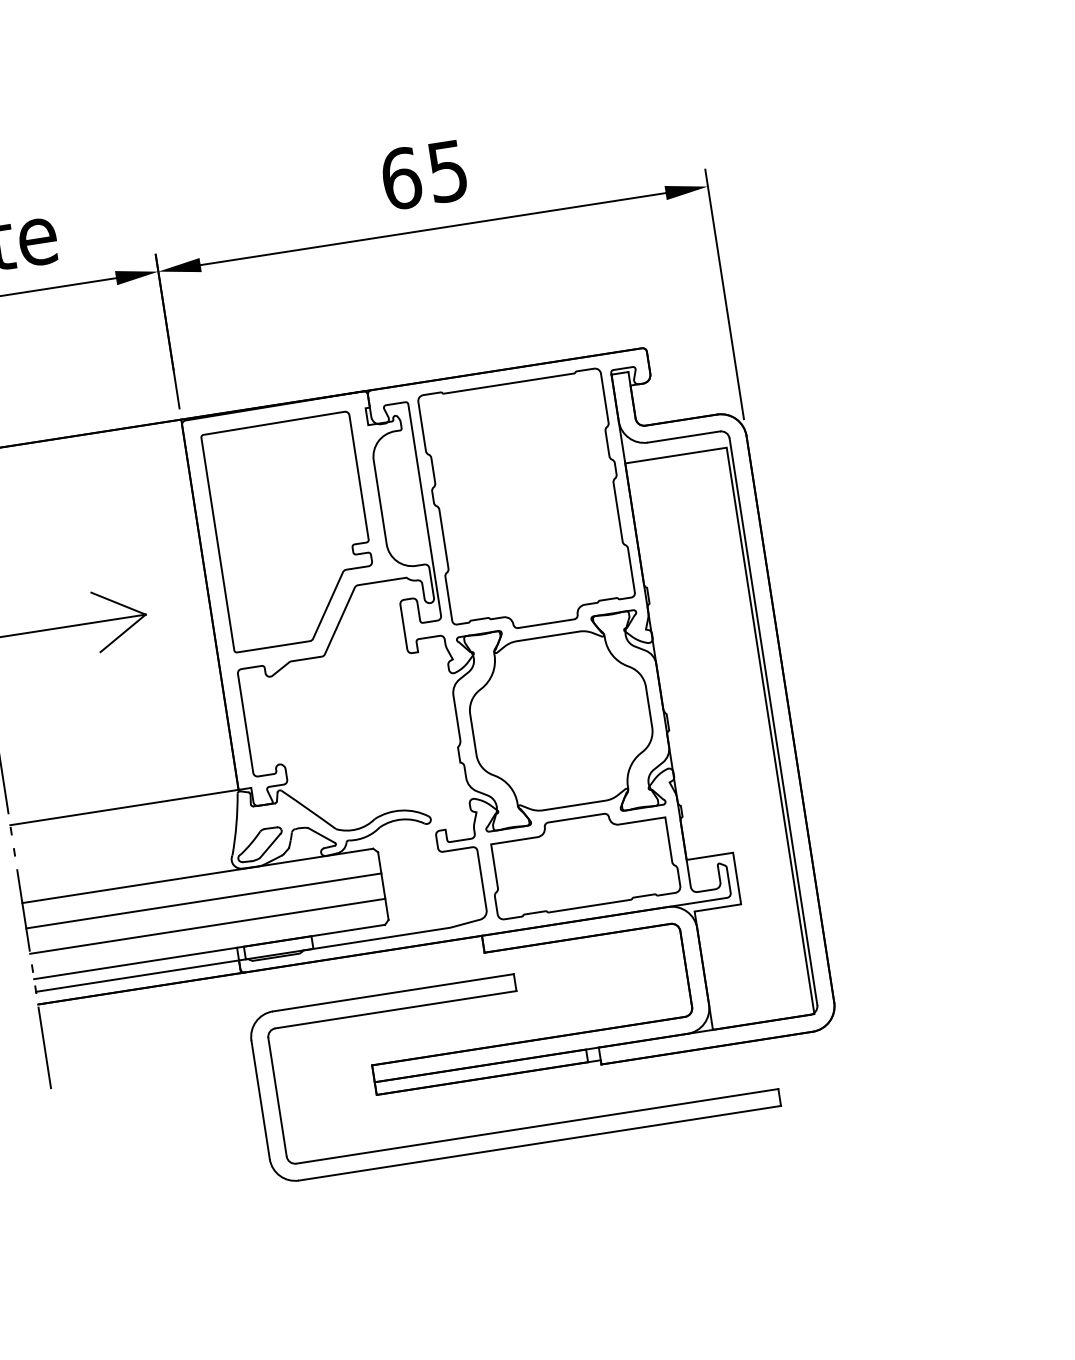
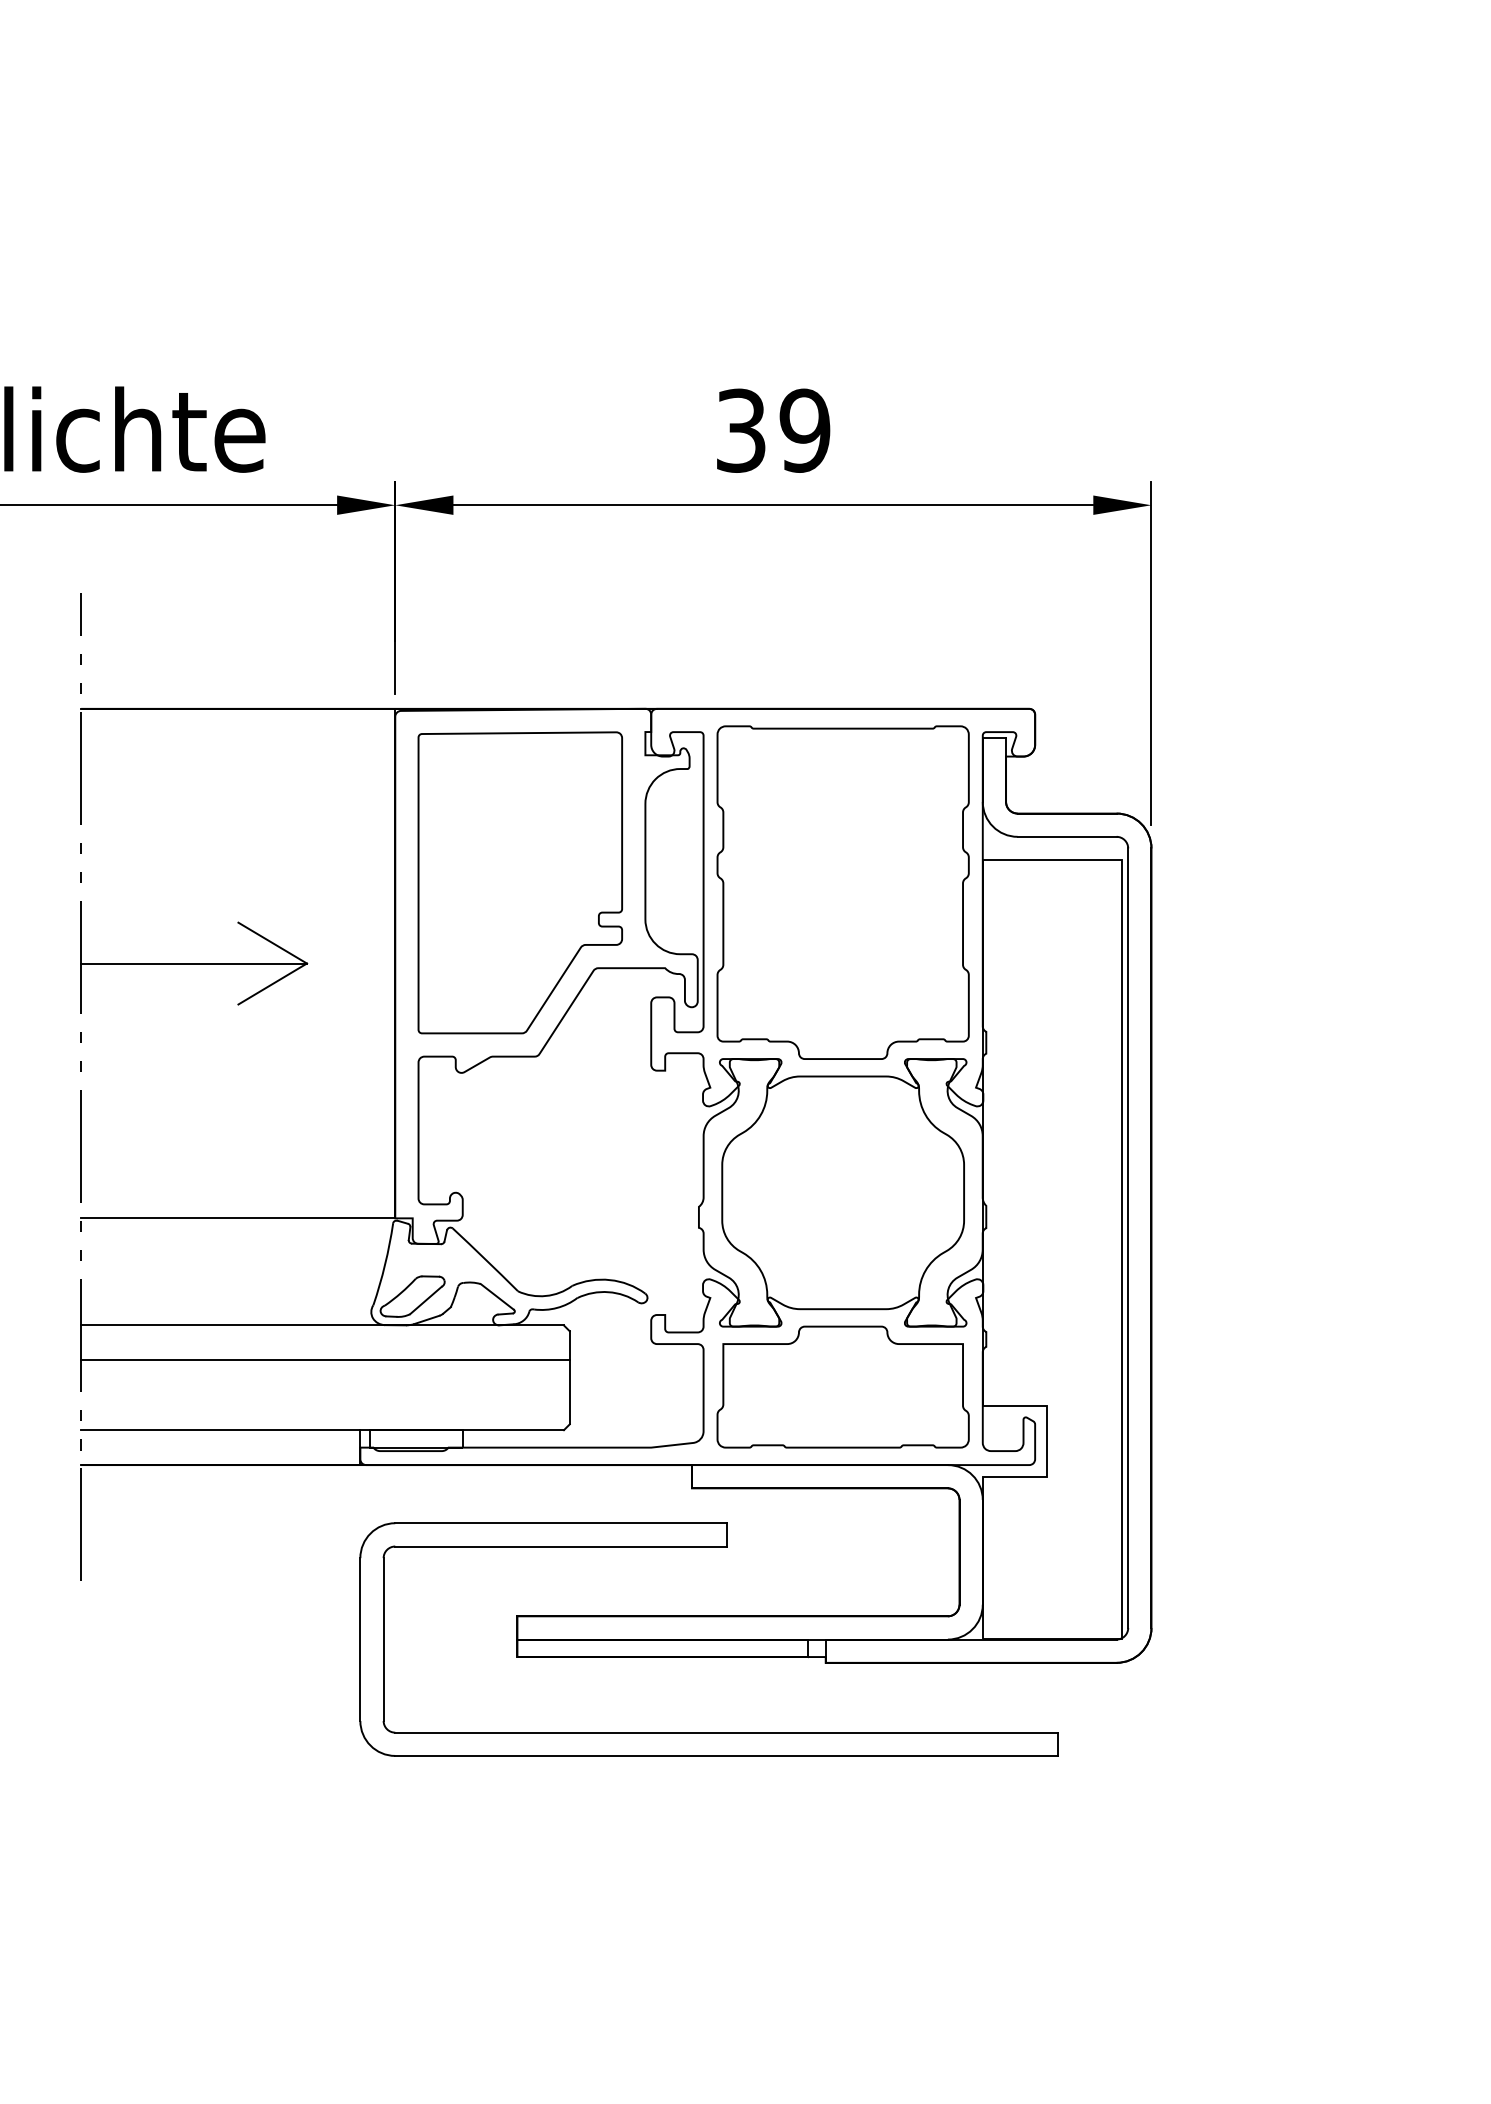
text: (424, 174) -> (773, 430), 65 -> 39
line: (207, 926) -> (325, 1395), removed
line: (137, 976) -> (220, 1447), removed

